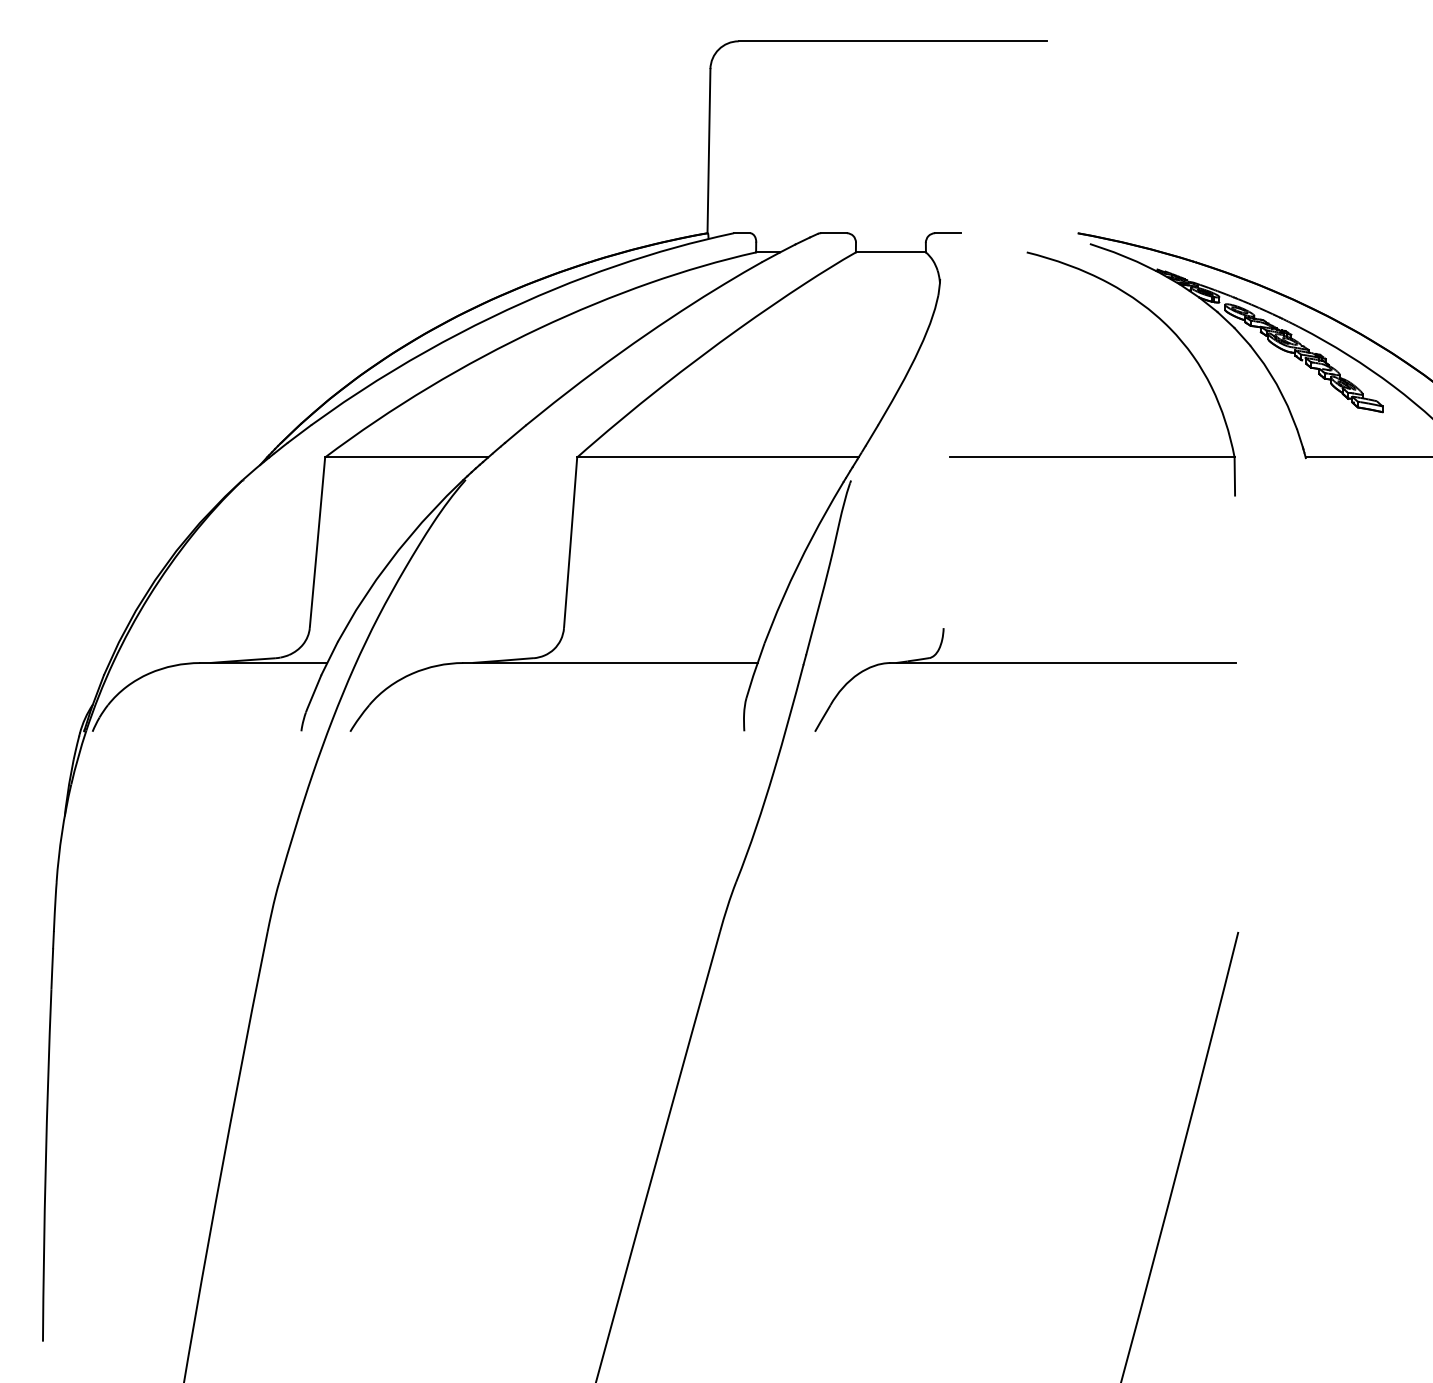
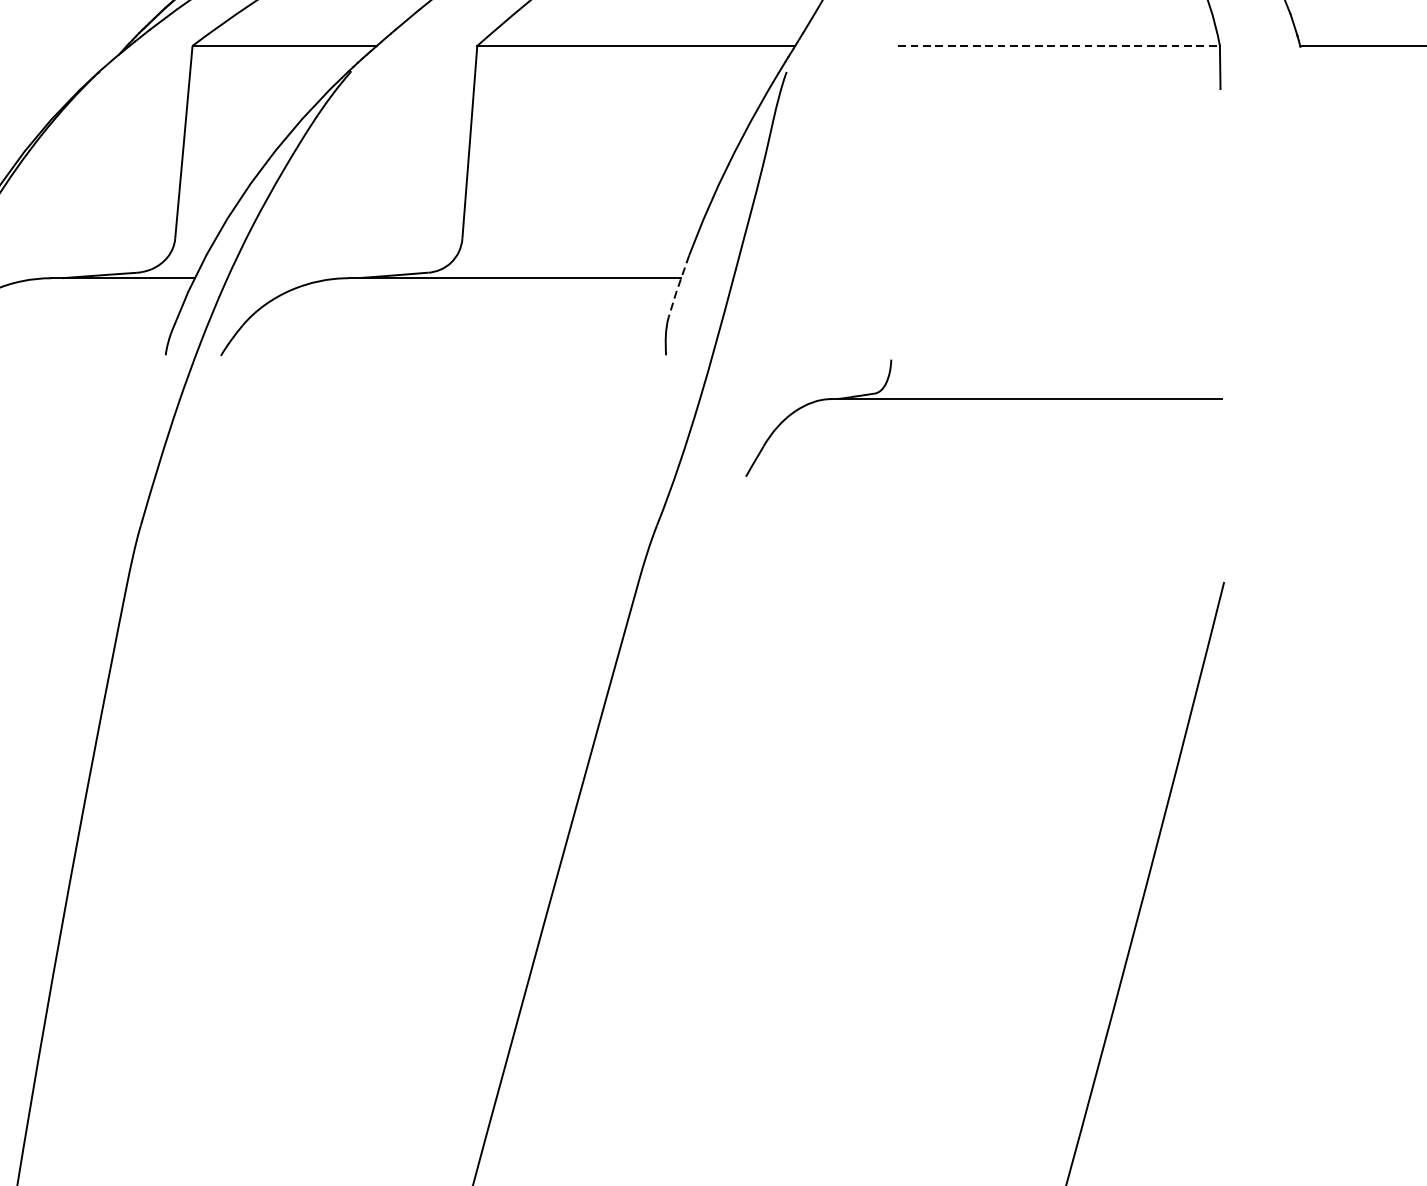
line: (1092, 457) -> (1059, 46), solid -> dashed
part: (1025, 663) -> (983, 399), moved
line: (754, 671) -> (677, 287), solid -> dashed

